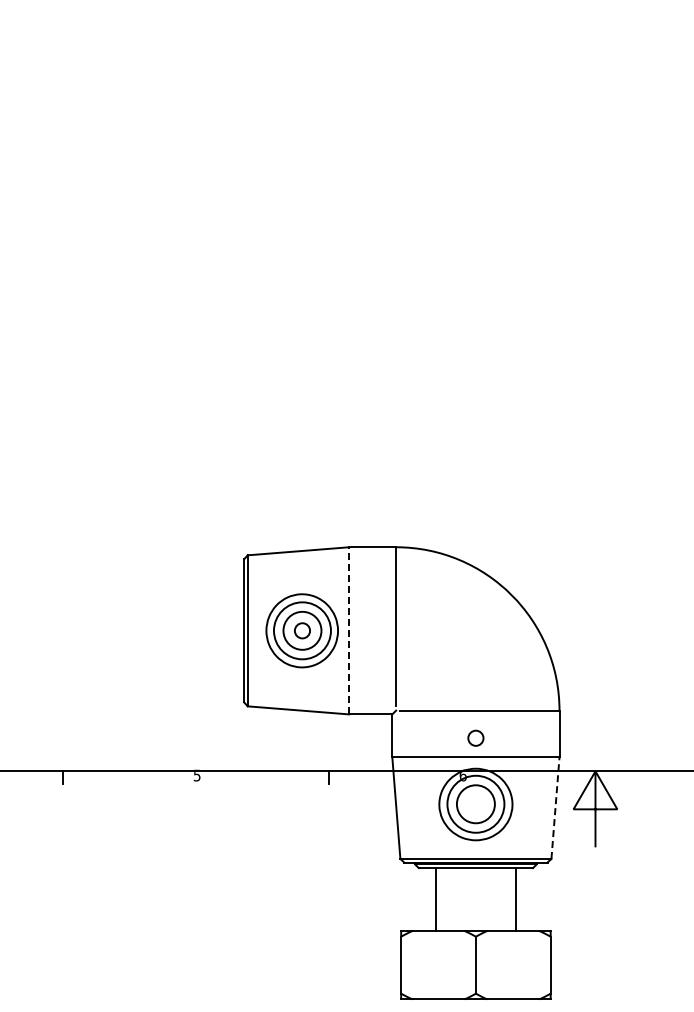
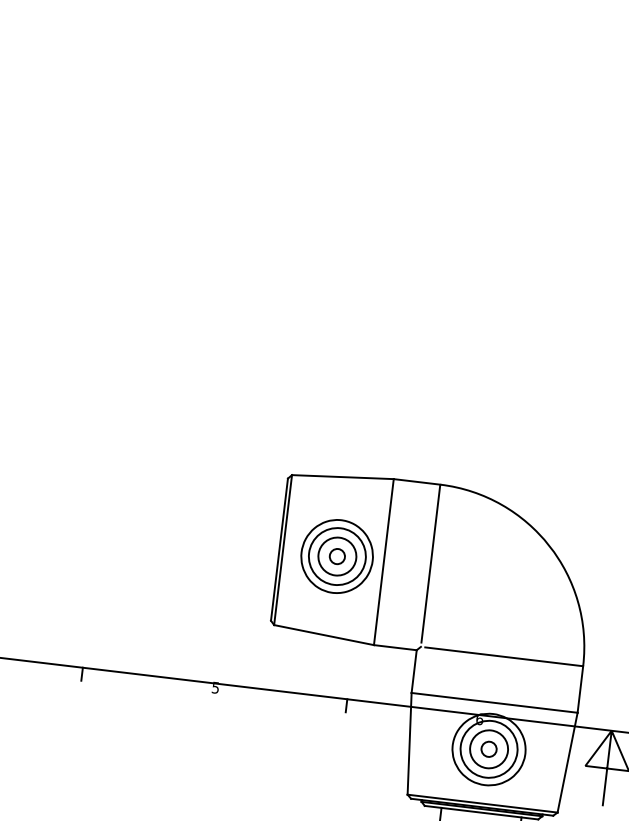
line: (349, 630) -> (384, 561), dashed -> solid
circle: (475, 737) -> (488, 748), moved
line: (555, 808) -> (567, 762), dashed -> solid

